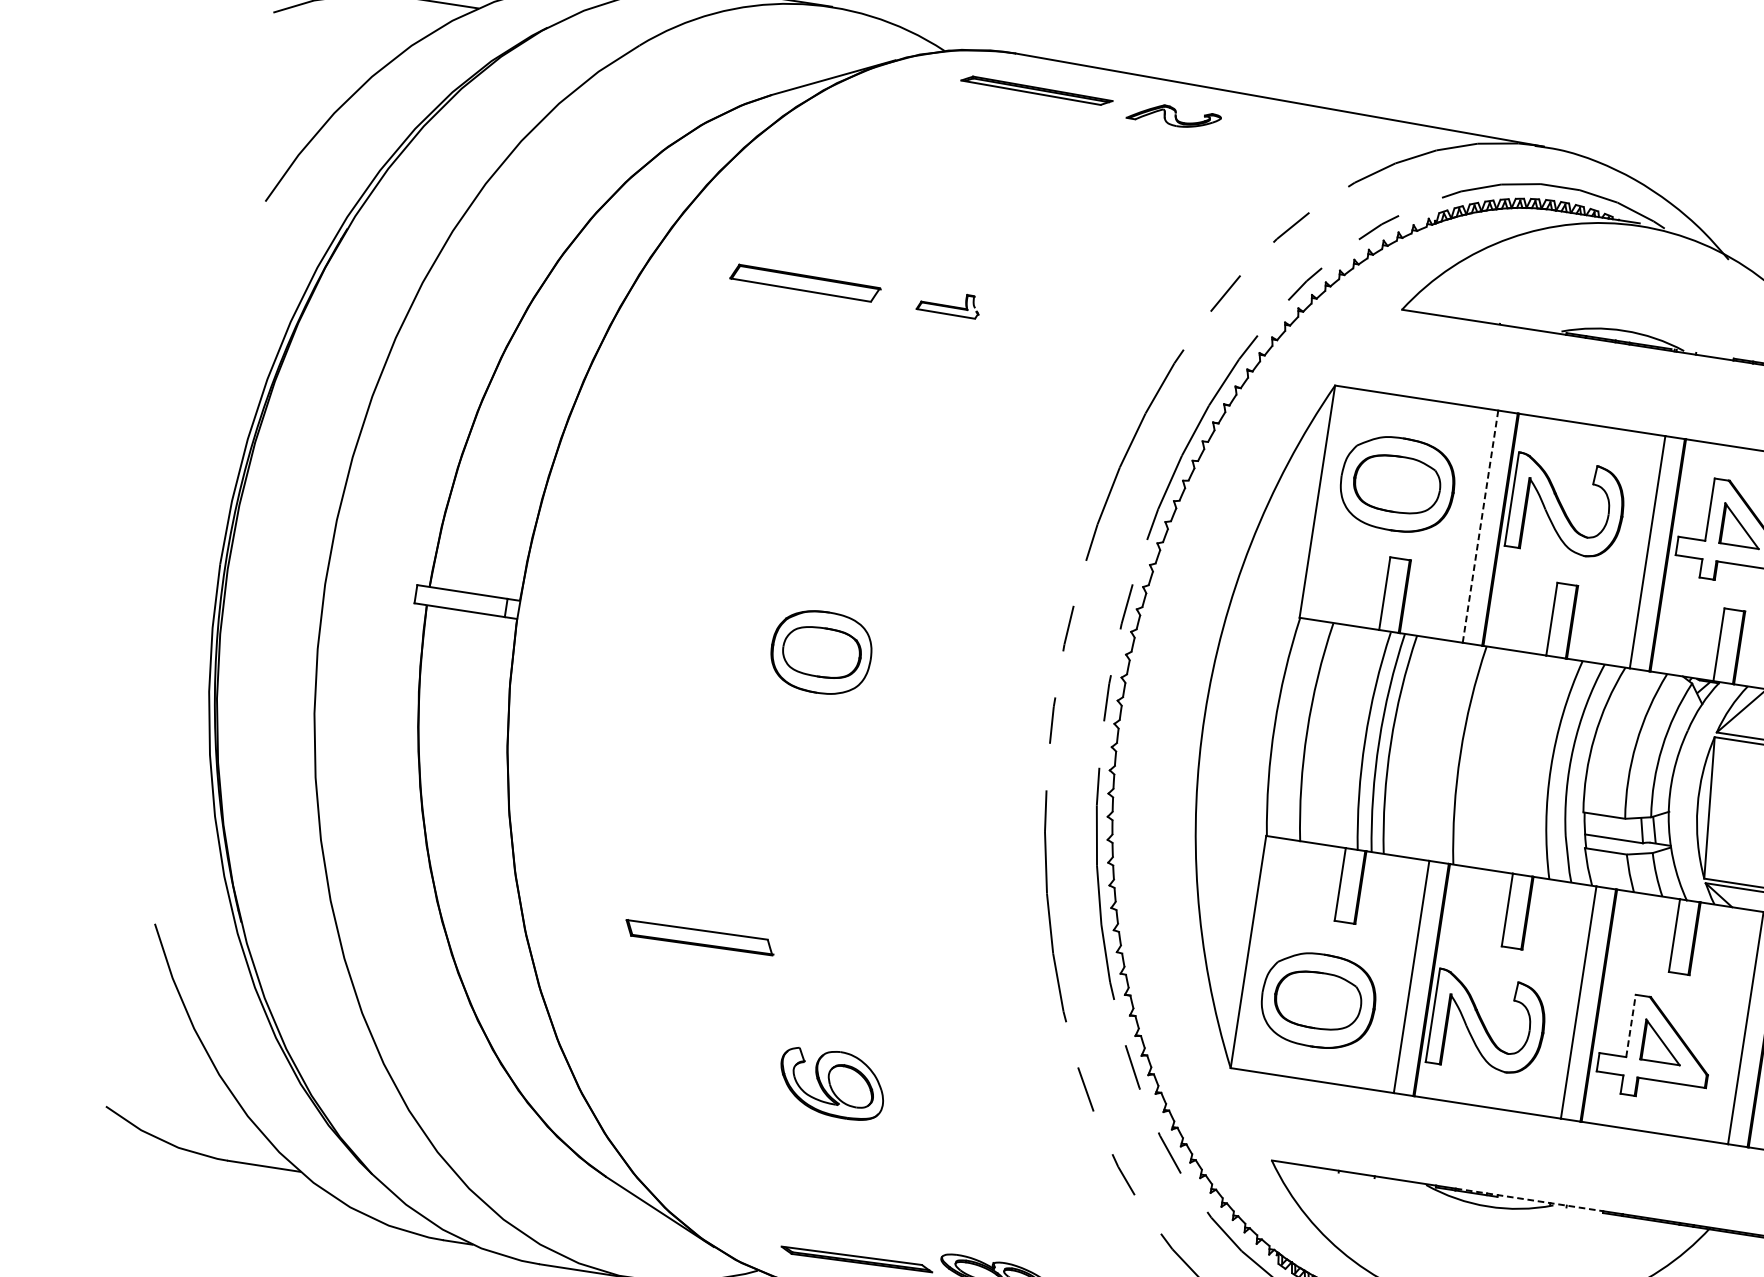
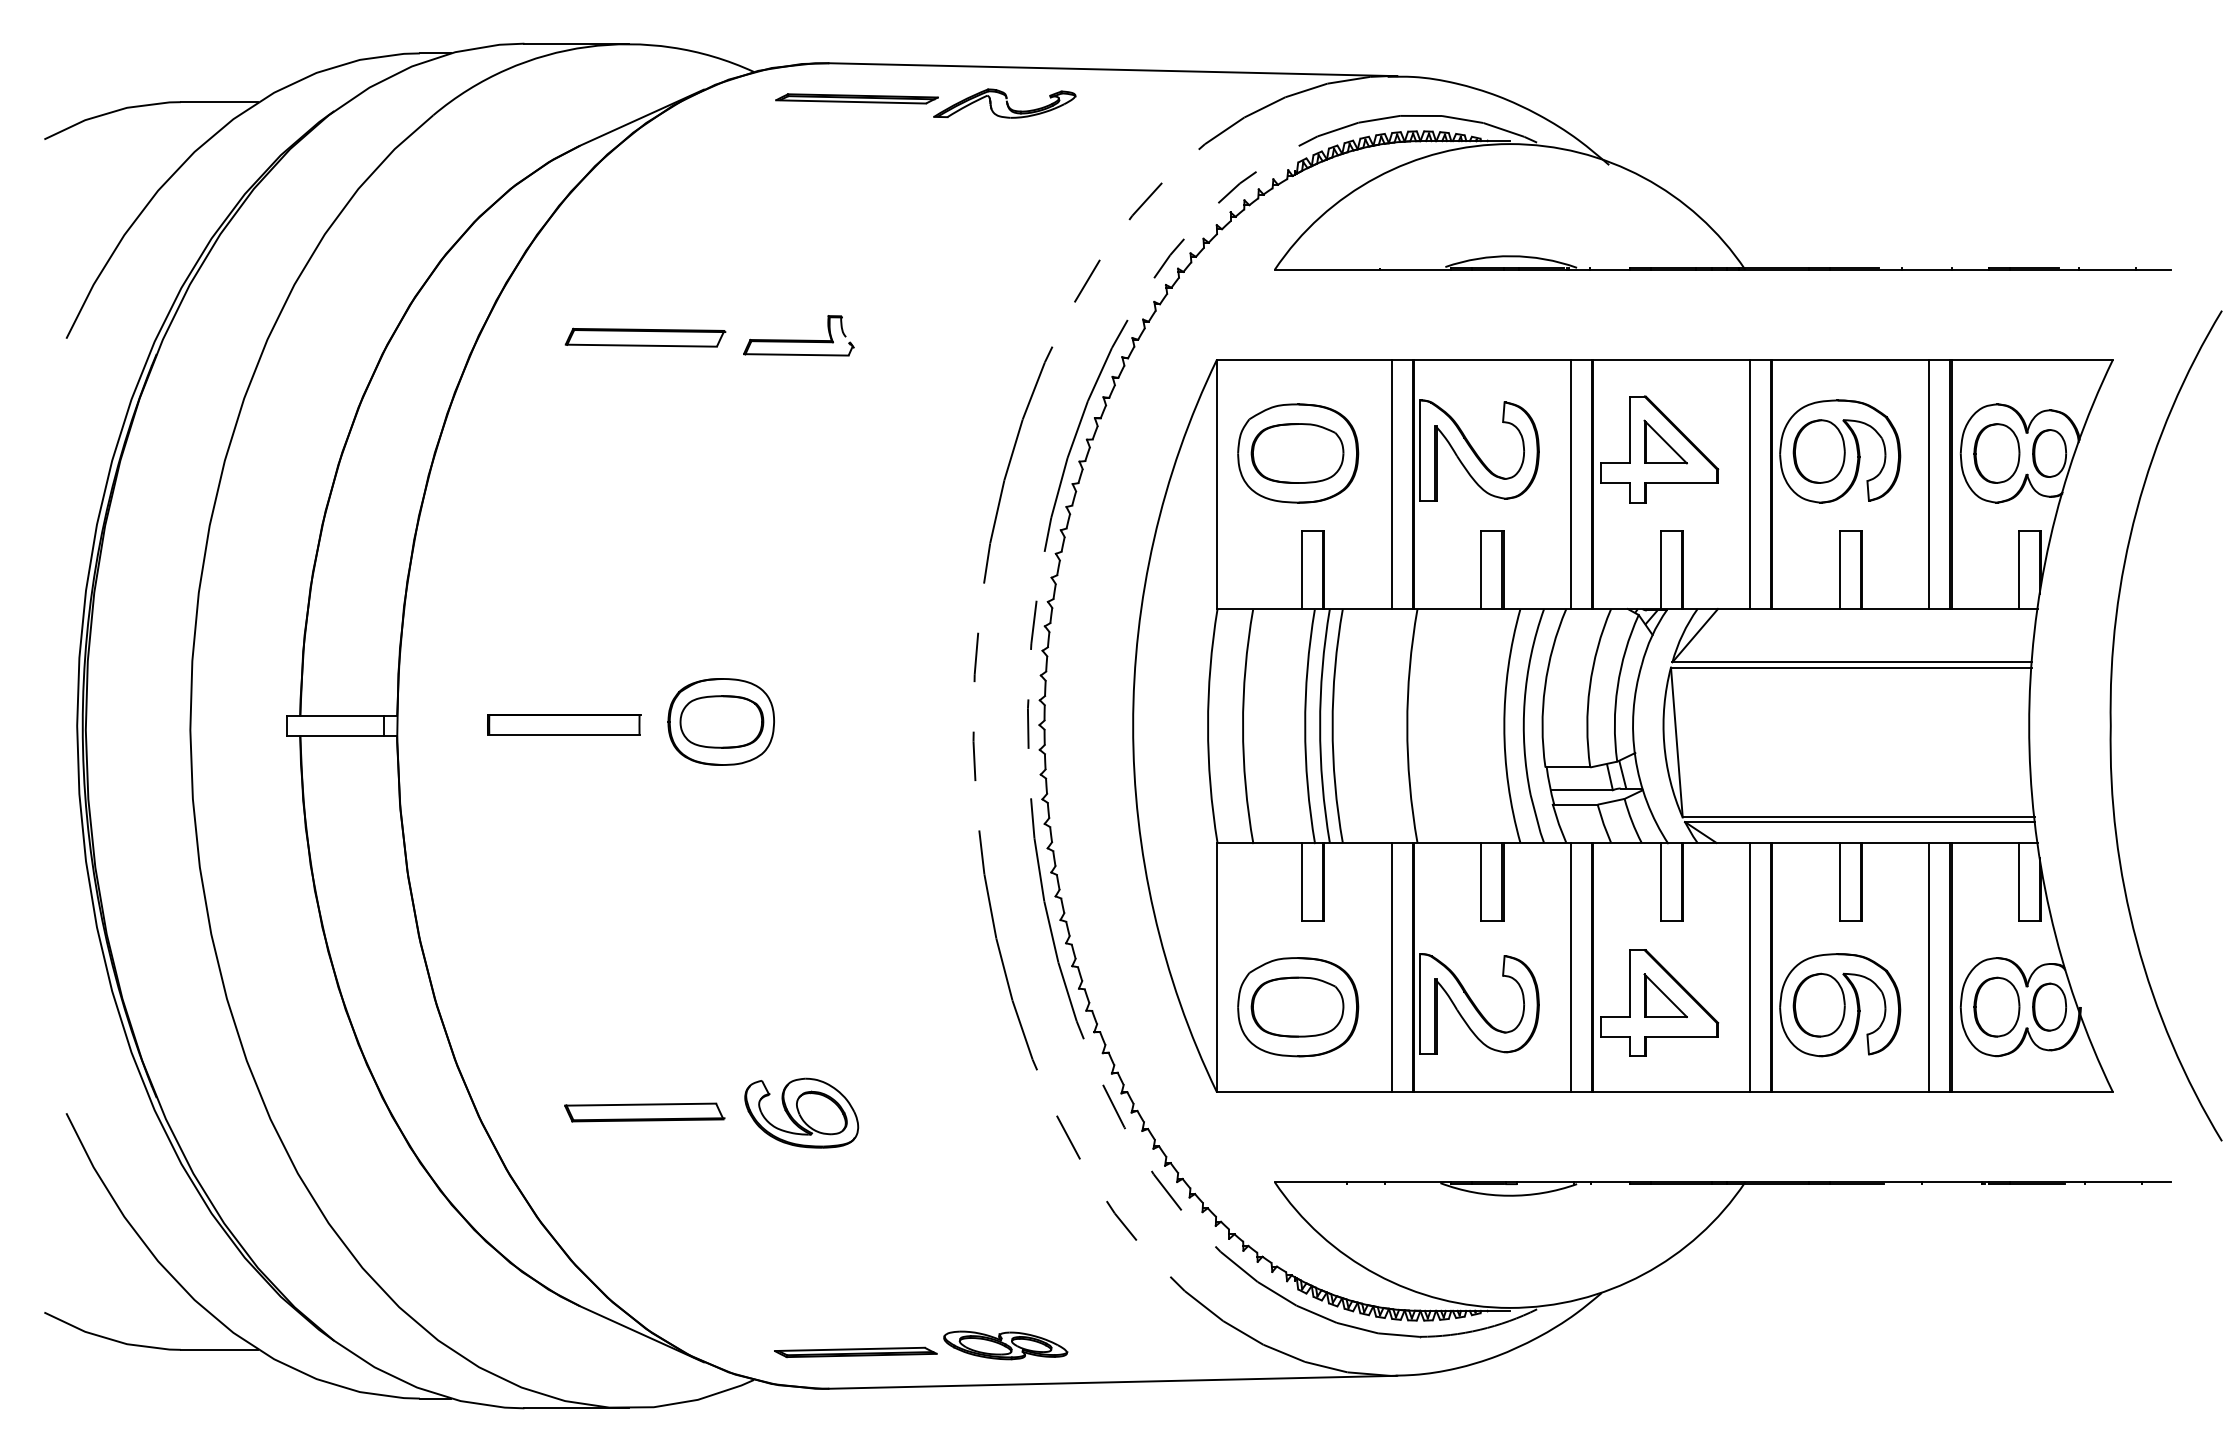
part: (1173, 116) -> (1004, 103), size x1.43
part: (948, 303) -> (798, 335), size x1.67
line: (1480, 526) -> (1391, 484), dashed -> solid
part: (674, 632) -> (564, 724), added
part: (699, 937) -> (644, 1112), moved
line: (1630, 1025) -> (1629, 983), dashed -> solid
part: (832, 1083) -> (801, 1112), moved
line: (1529, 1200) -> (1551, 1182), dashed -> solid

